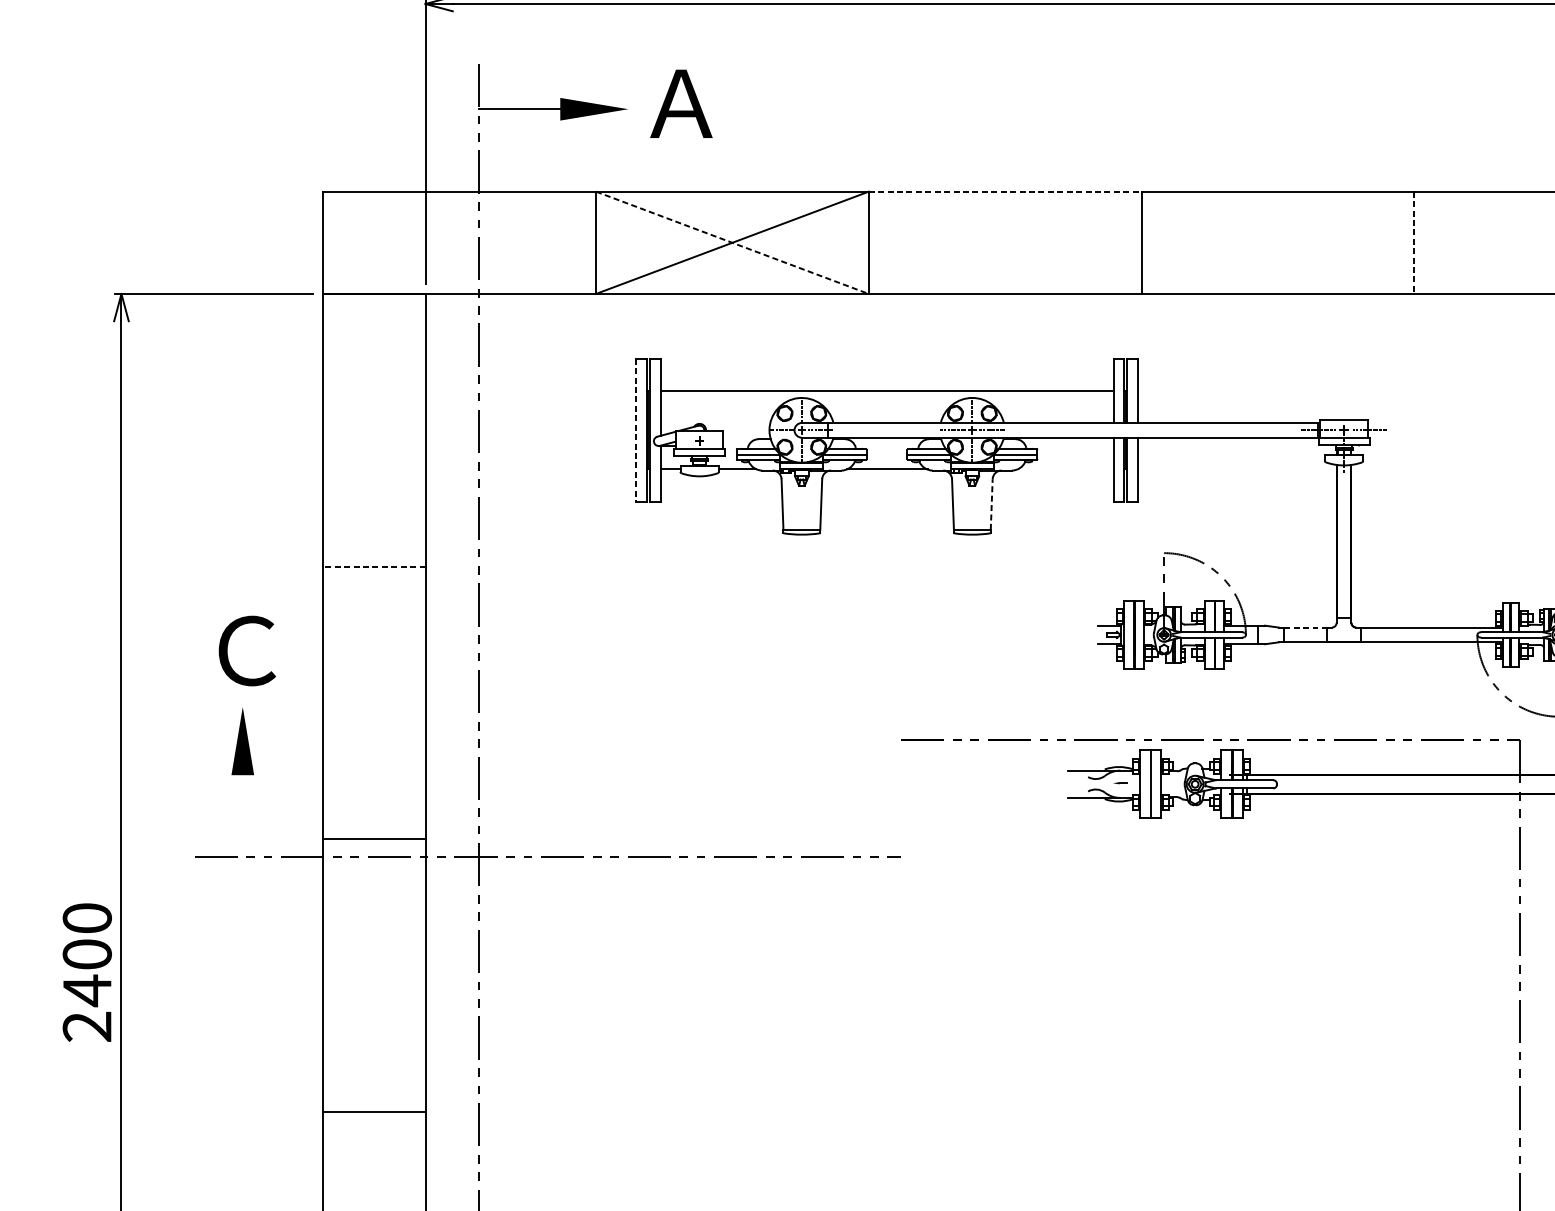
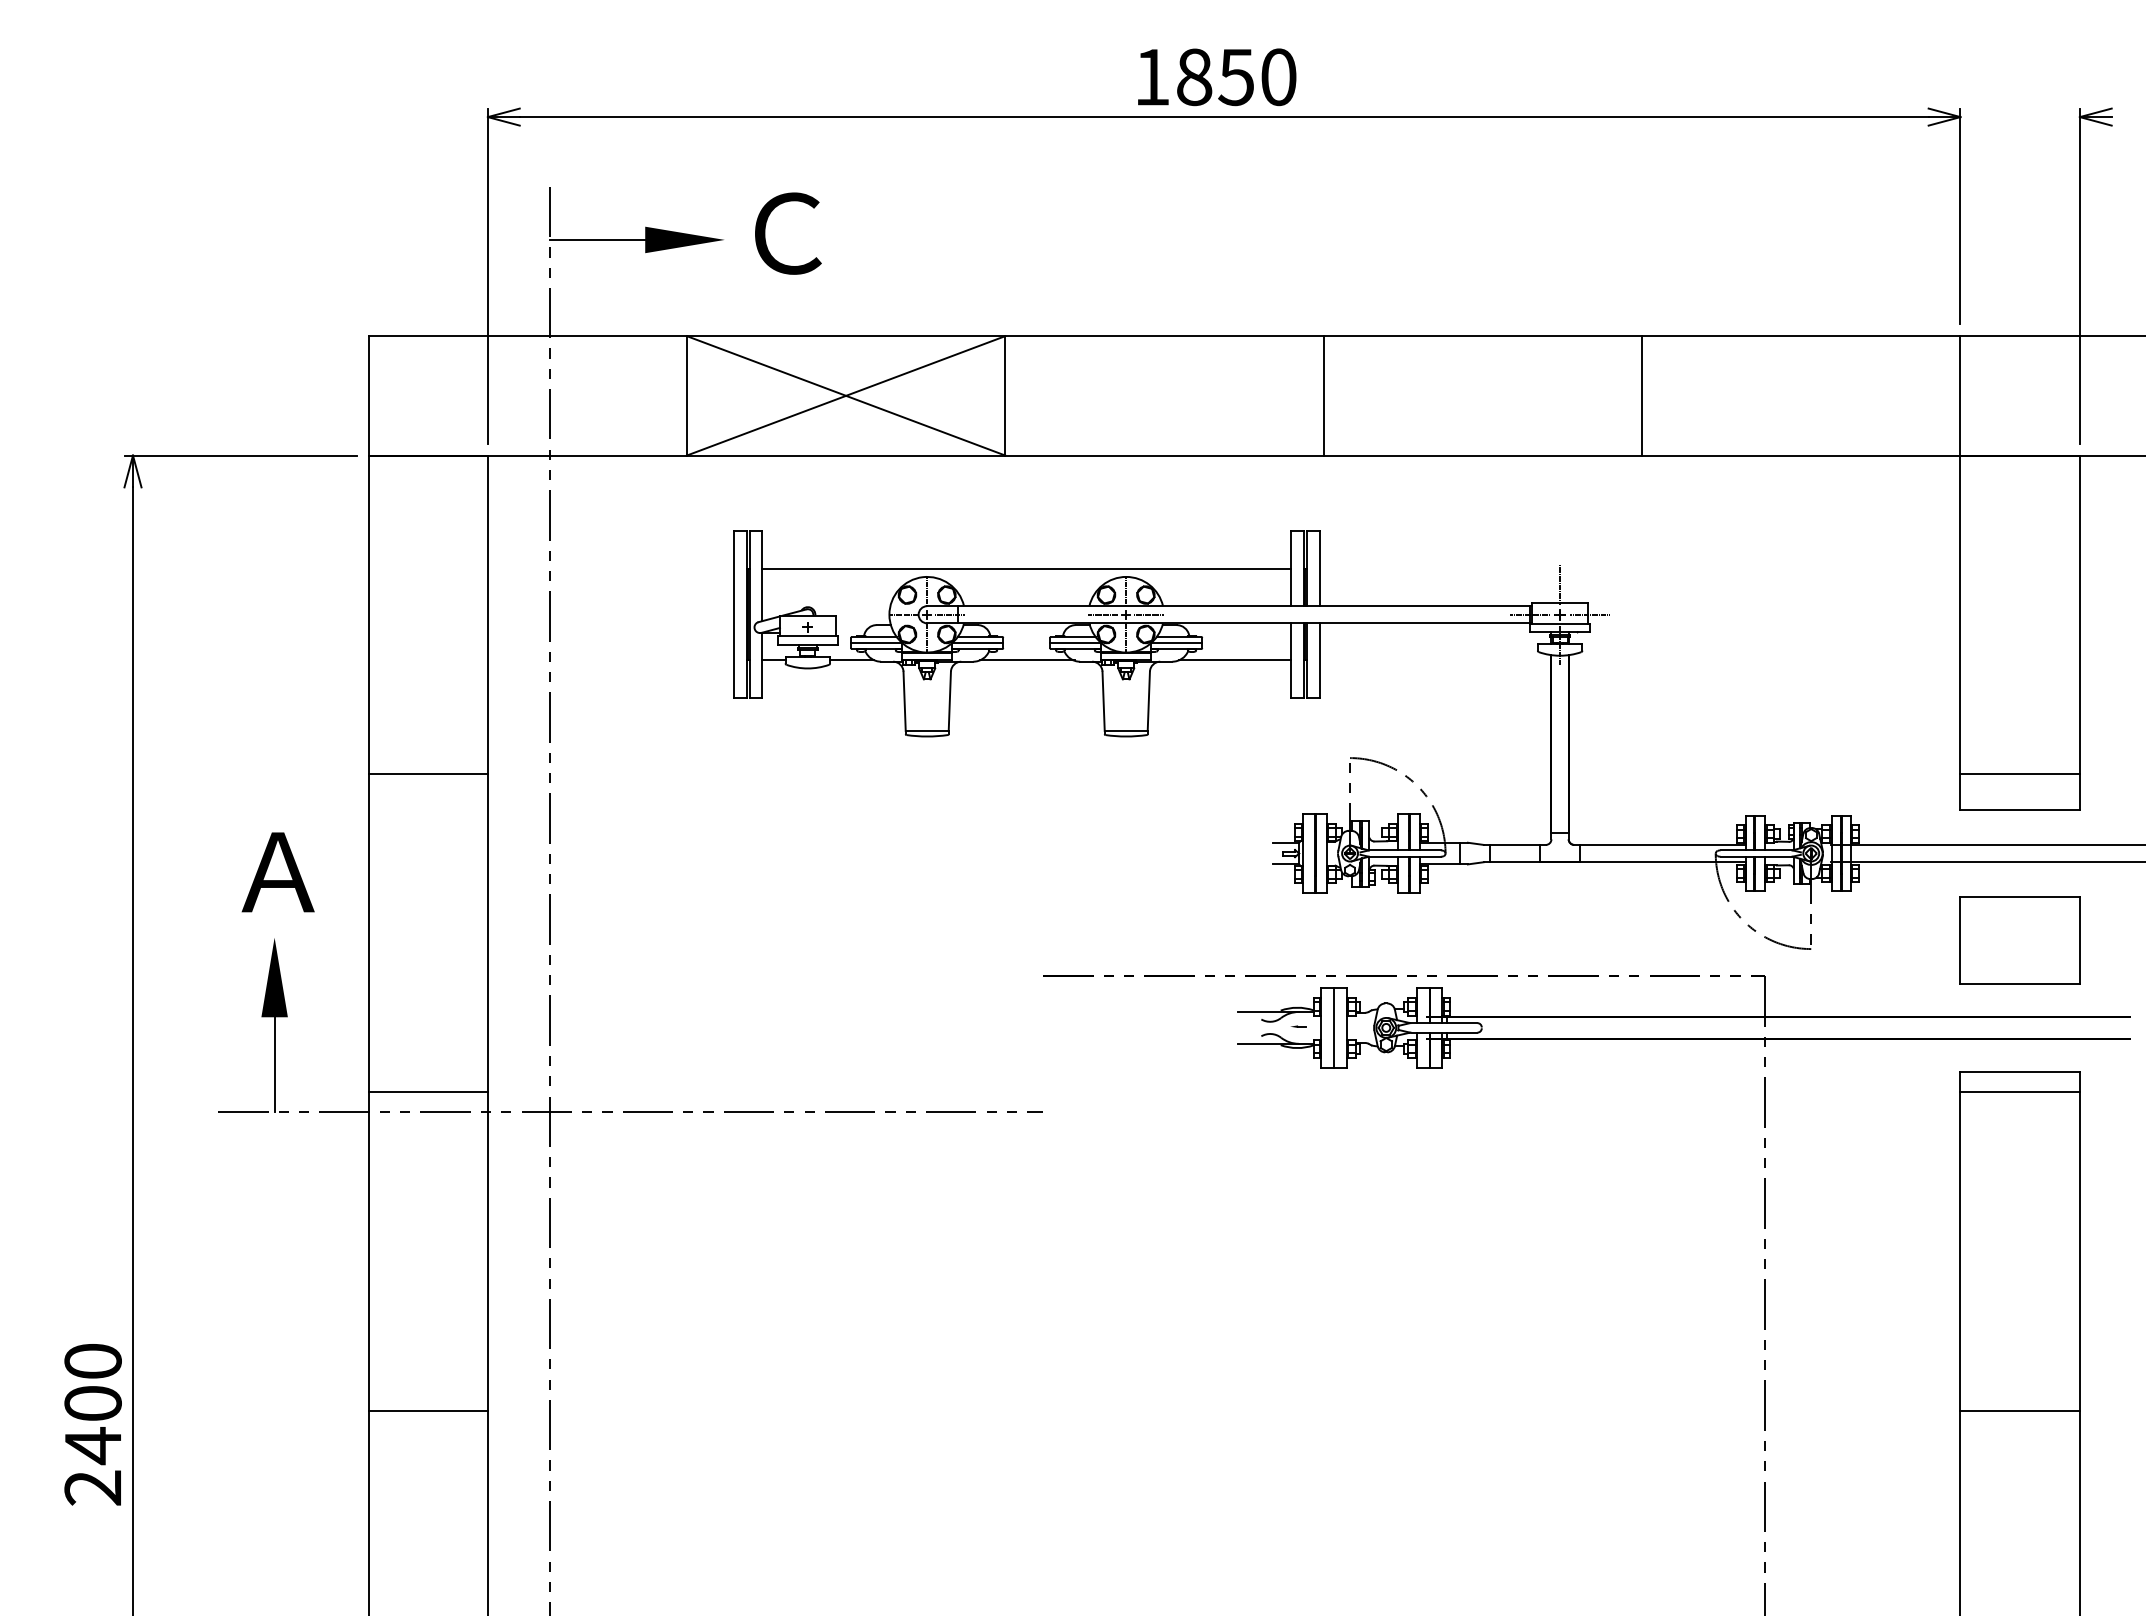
text: (681, 103) -> (786, 233), Ａ -> Ｃ
line: (1006, 191) -> (1165, 336), dashed -> solid
line: (1414, 242) -> (1642, 395), dashed -> solid
line: (732, 243) -> (846, 396), dashed -> solid
line: (1344, 404) -> (1560, 584), added
line: (635, 430) -> (733, 614), dashed -> solid
line: (1065, 469) -> (1234, 660), added
line: (991, 504) -> (1148, 701), dashed -> solid
line: (374, 566) -> (428, 773), dashed -> solid
line: (1305, 627) -> (1515, 844), dashed -> solid
text: (245, 651) -> (277, 872), Ｃ -> Ａ
line: (242, 815) -> (274, 1064), added
text: (86, 972) -> (92, 1424), moved

